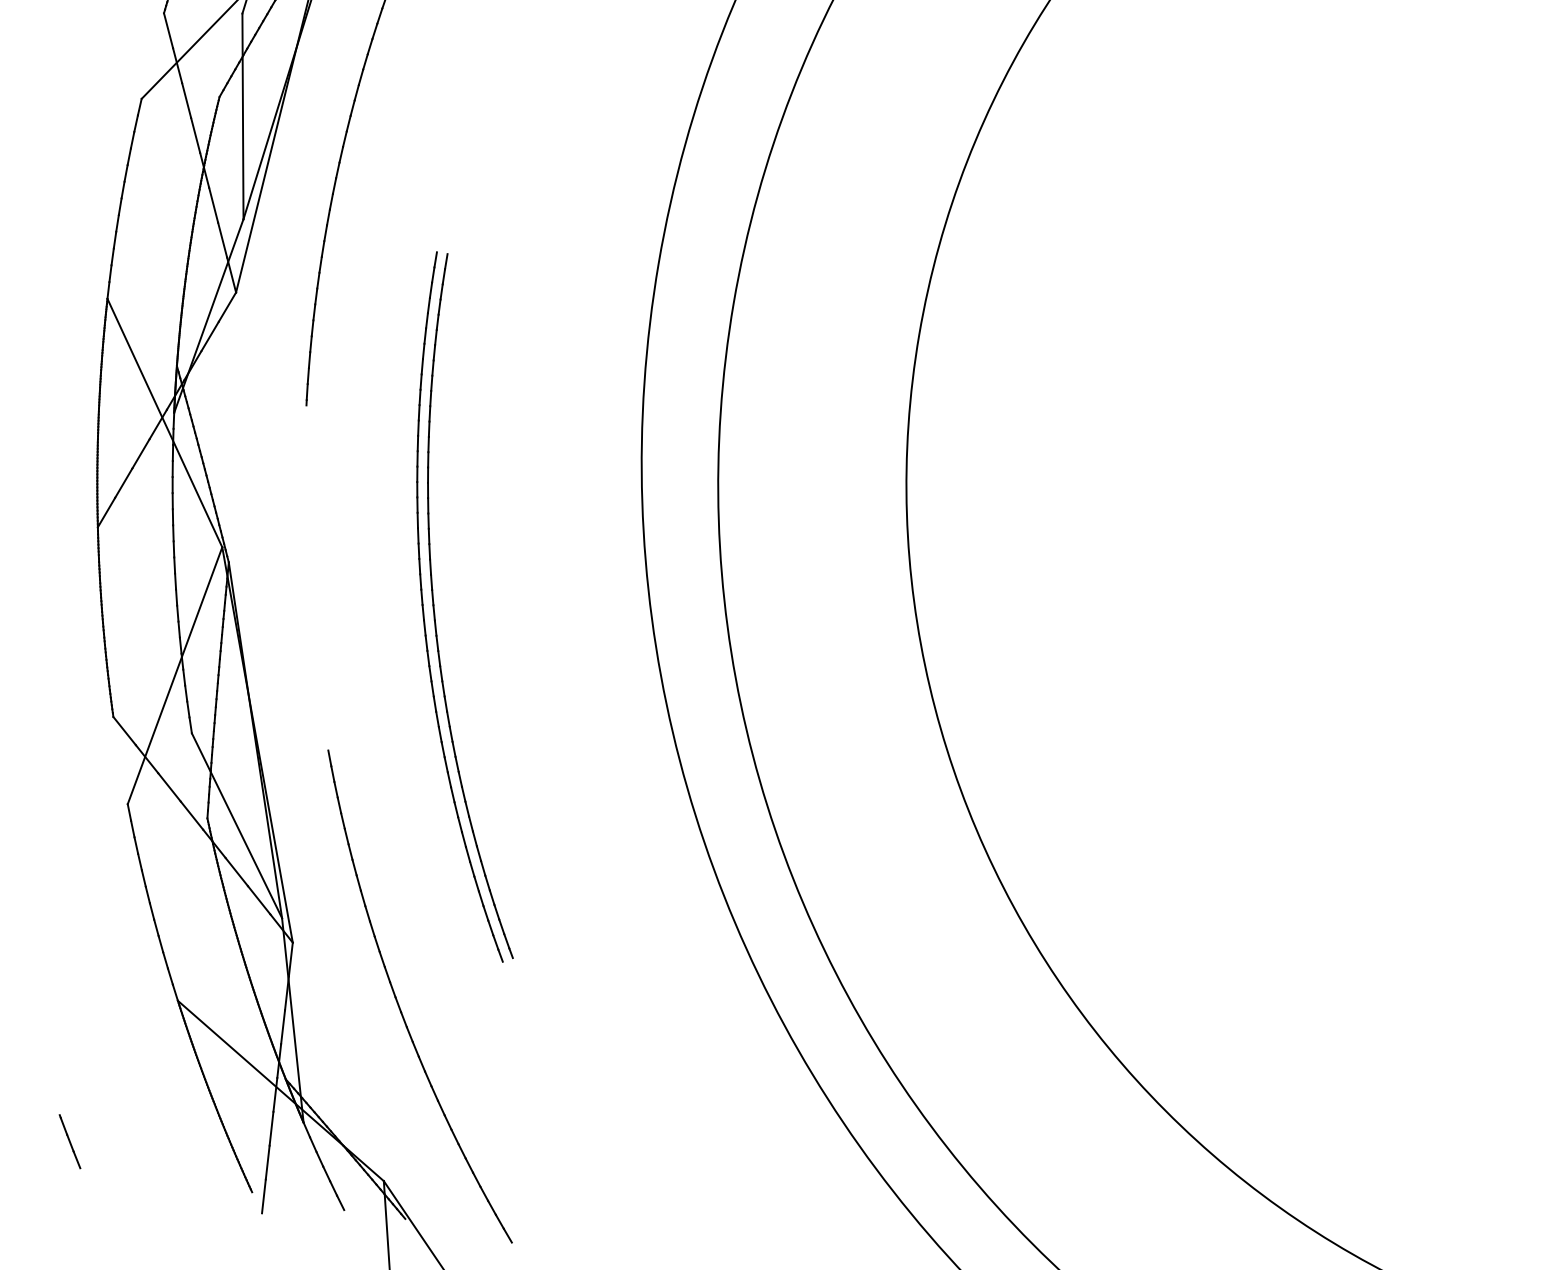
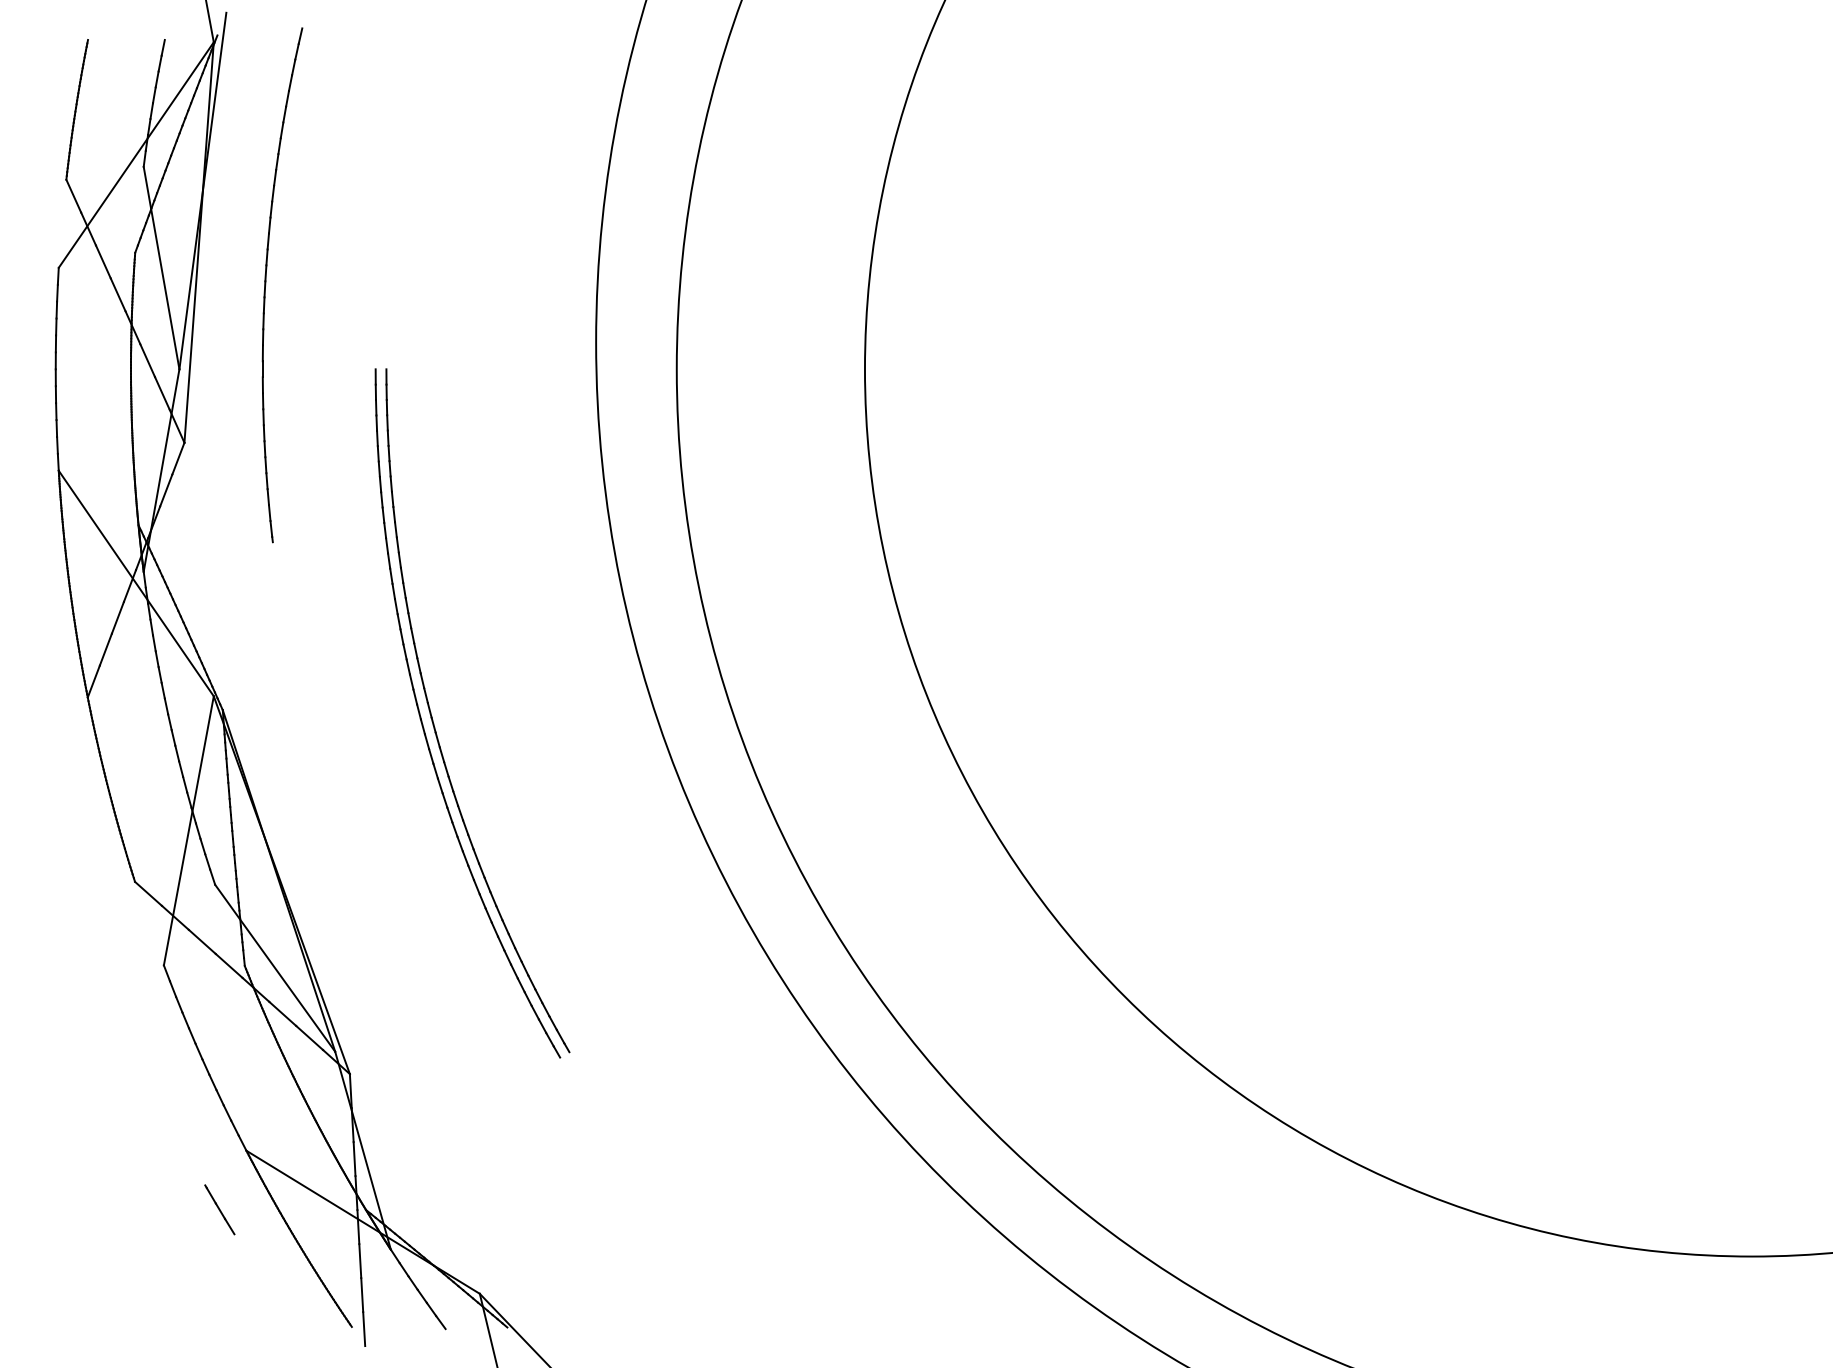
part: (398, 1002) -> (464, 1115), removed
line: (69, 1141) -> (219, 1209), moved

